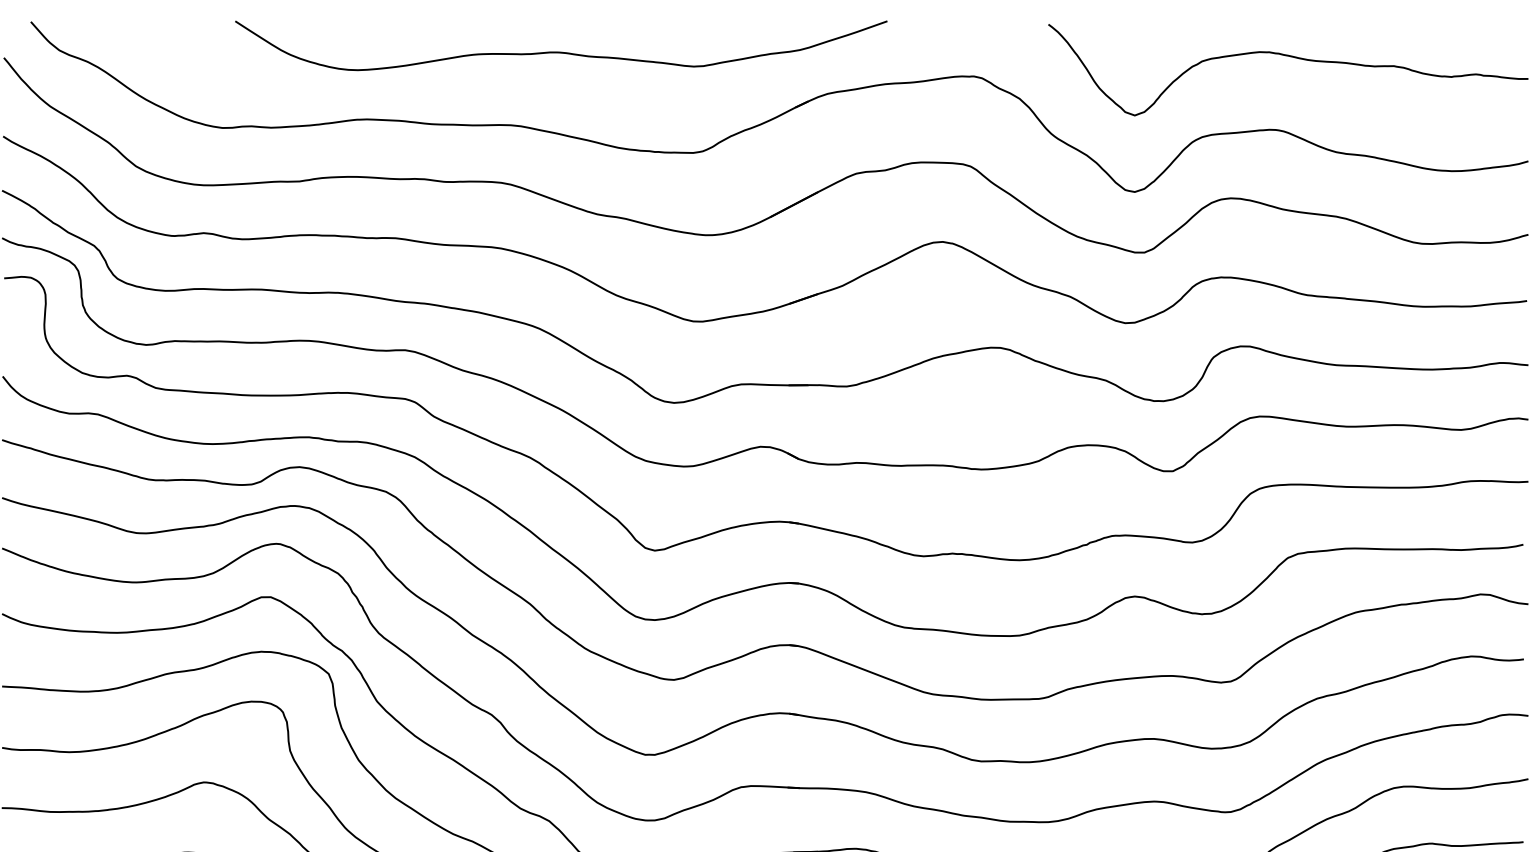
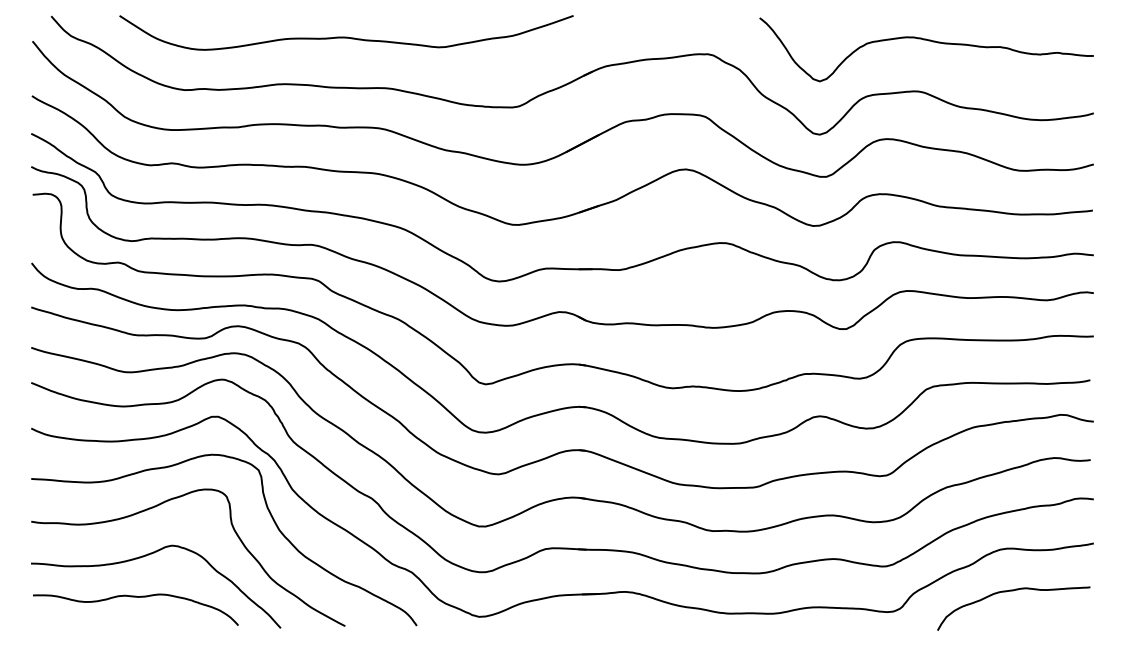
curve: (561, 50) -> (346, 36), moved

